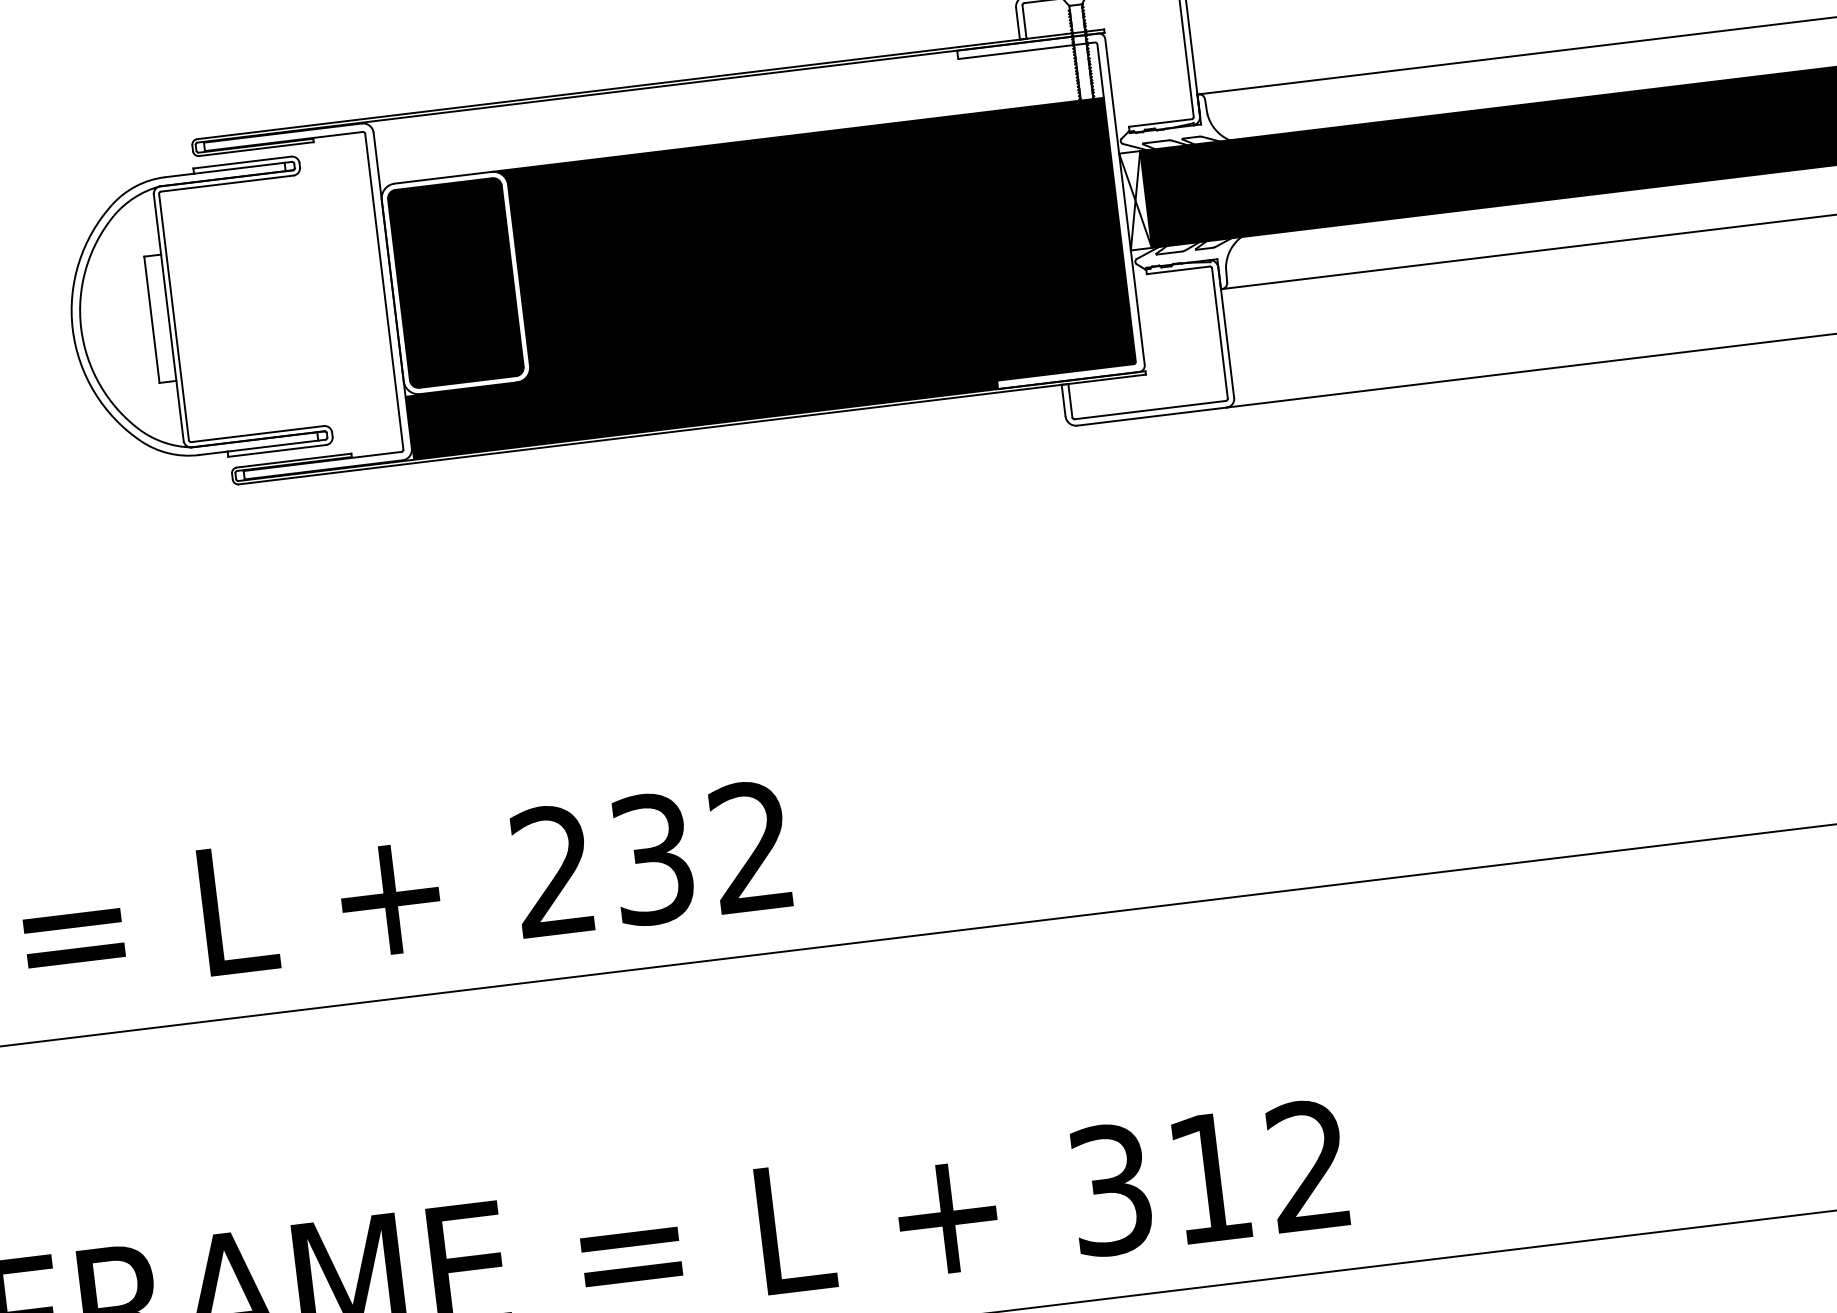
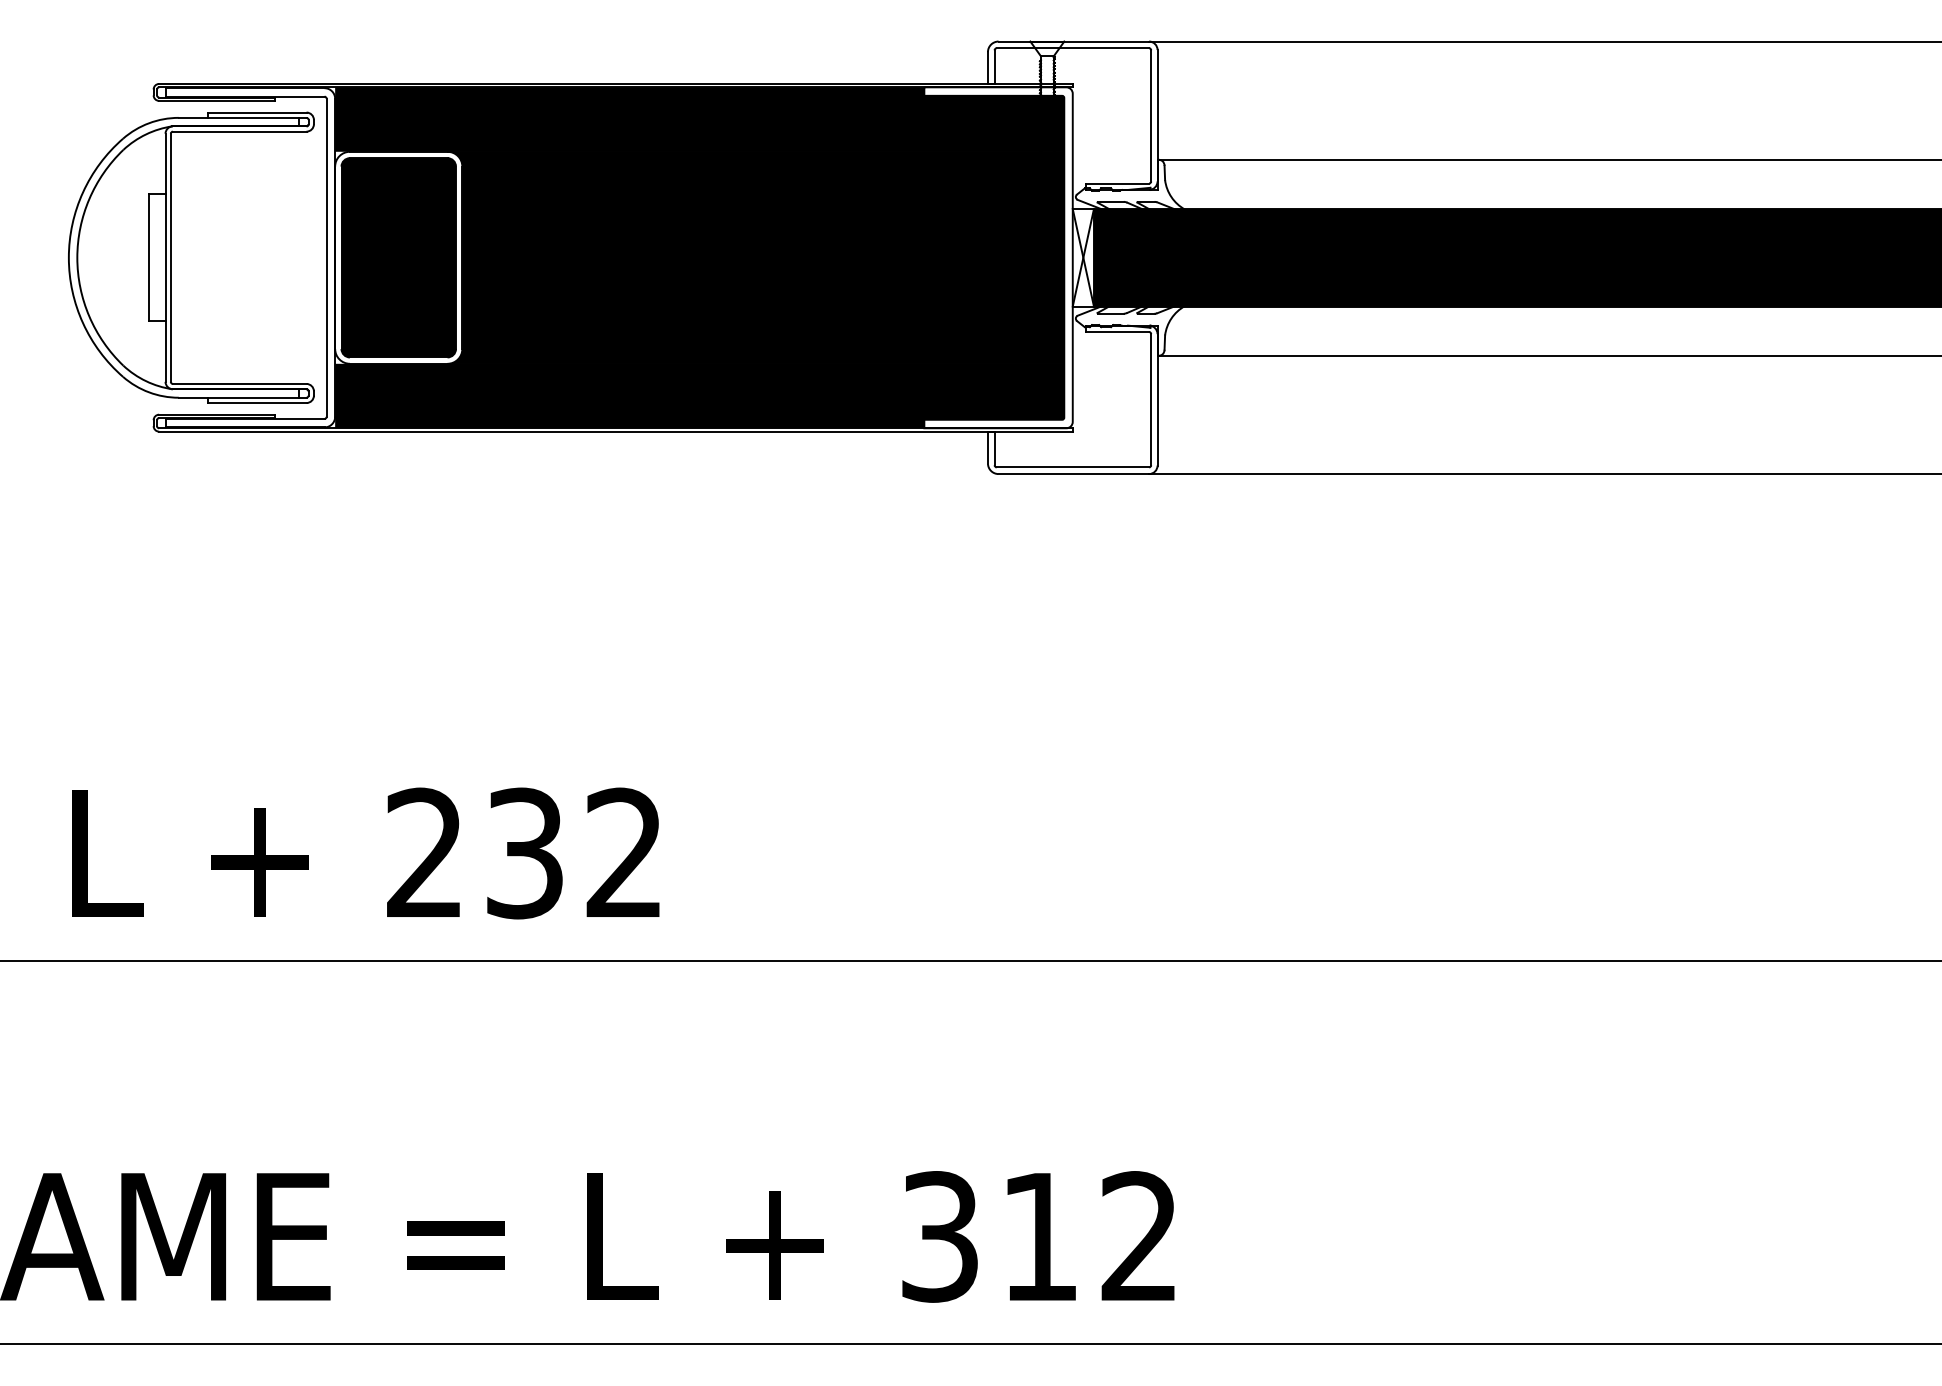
fill: (737, 109) -> (699, 119), added
part: (174, 316) -> (171, 257), moved

